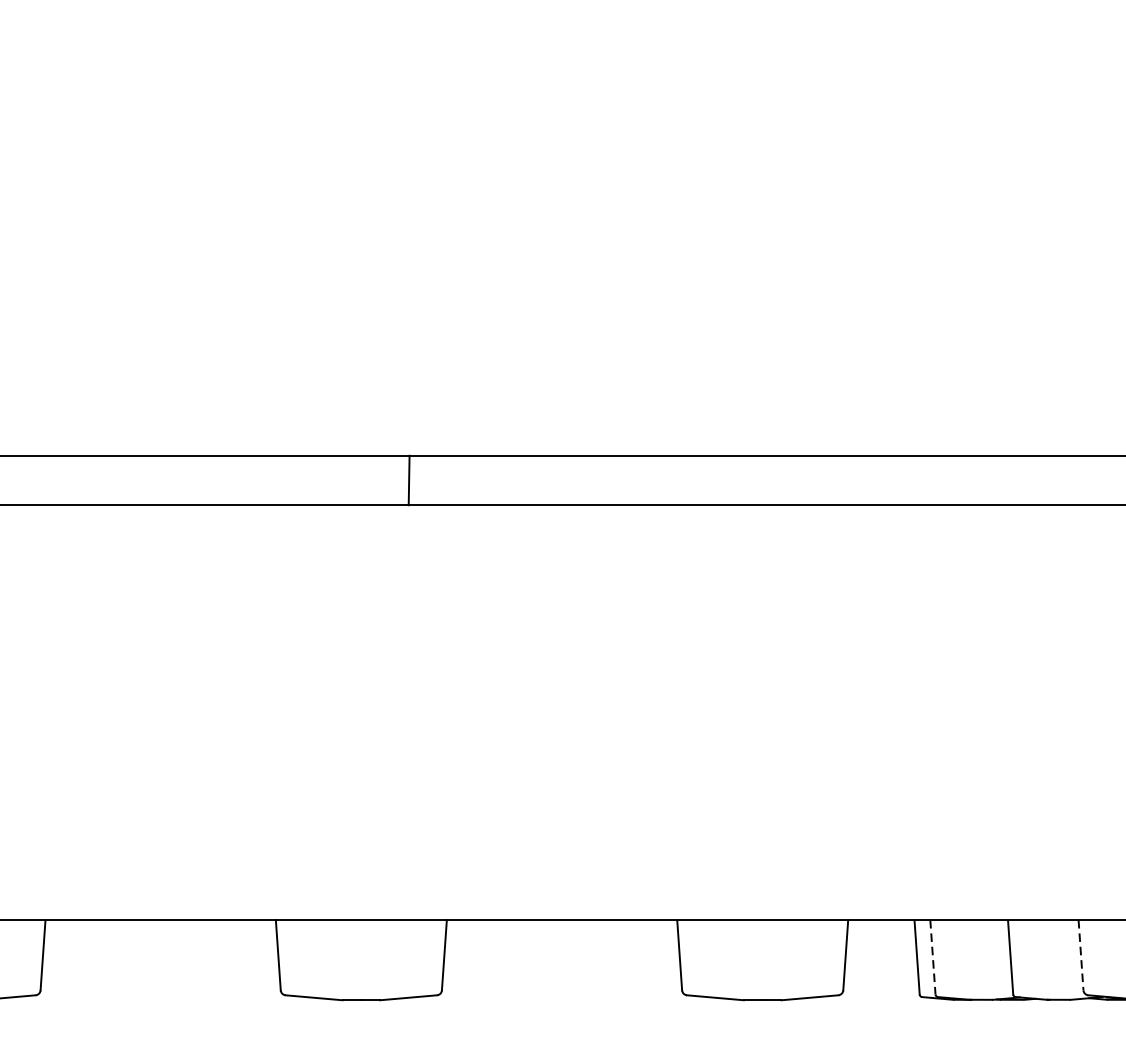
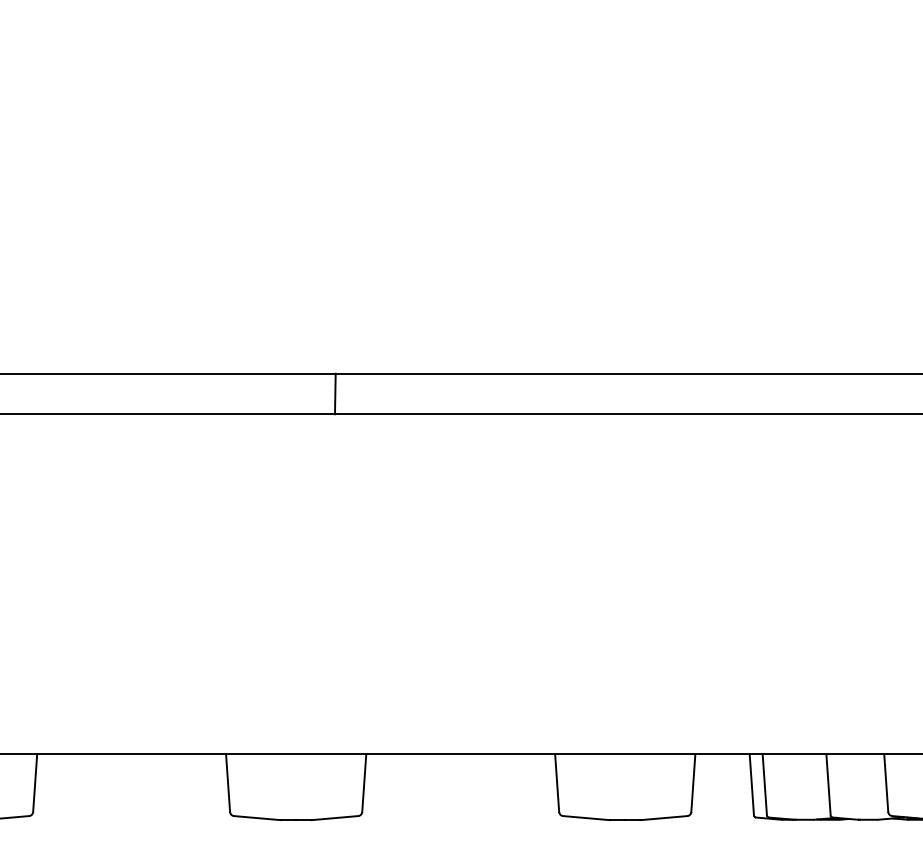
line: (1081, 955) -> (886, 783), dashed -> solid
line: (932, 956) -> (764, 784), dashed -> solid

